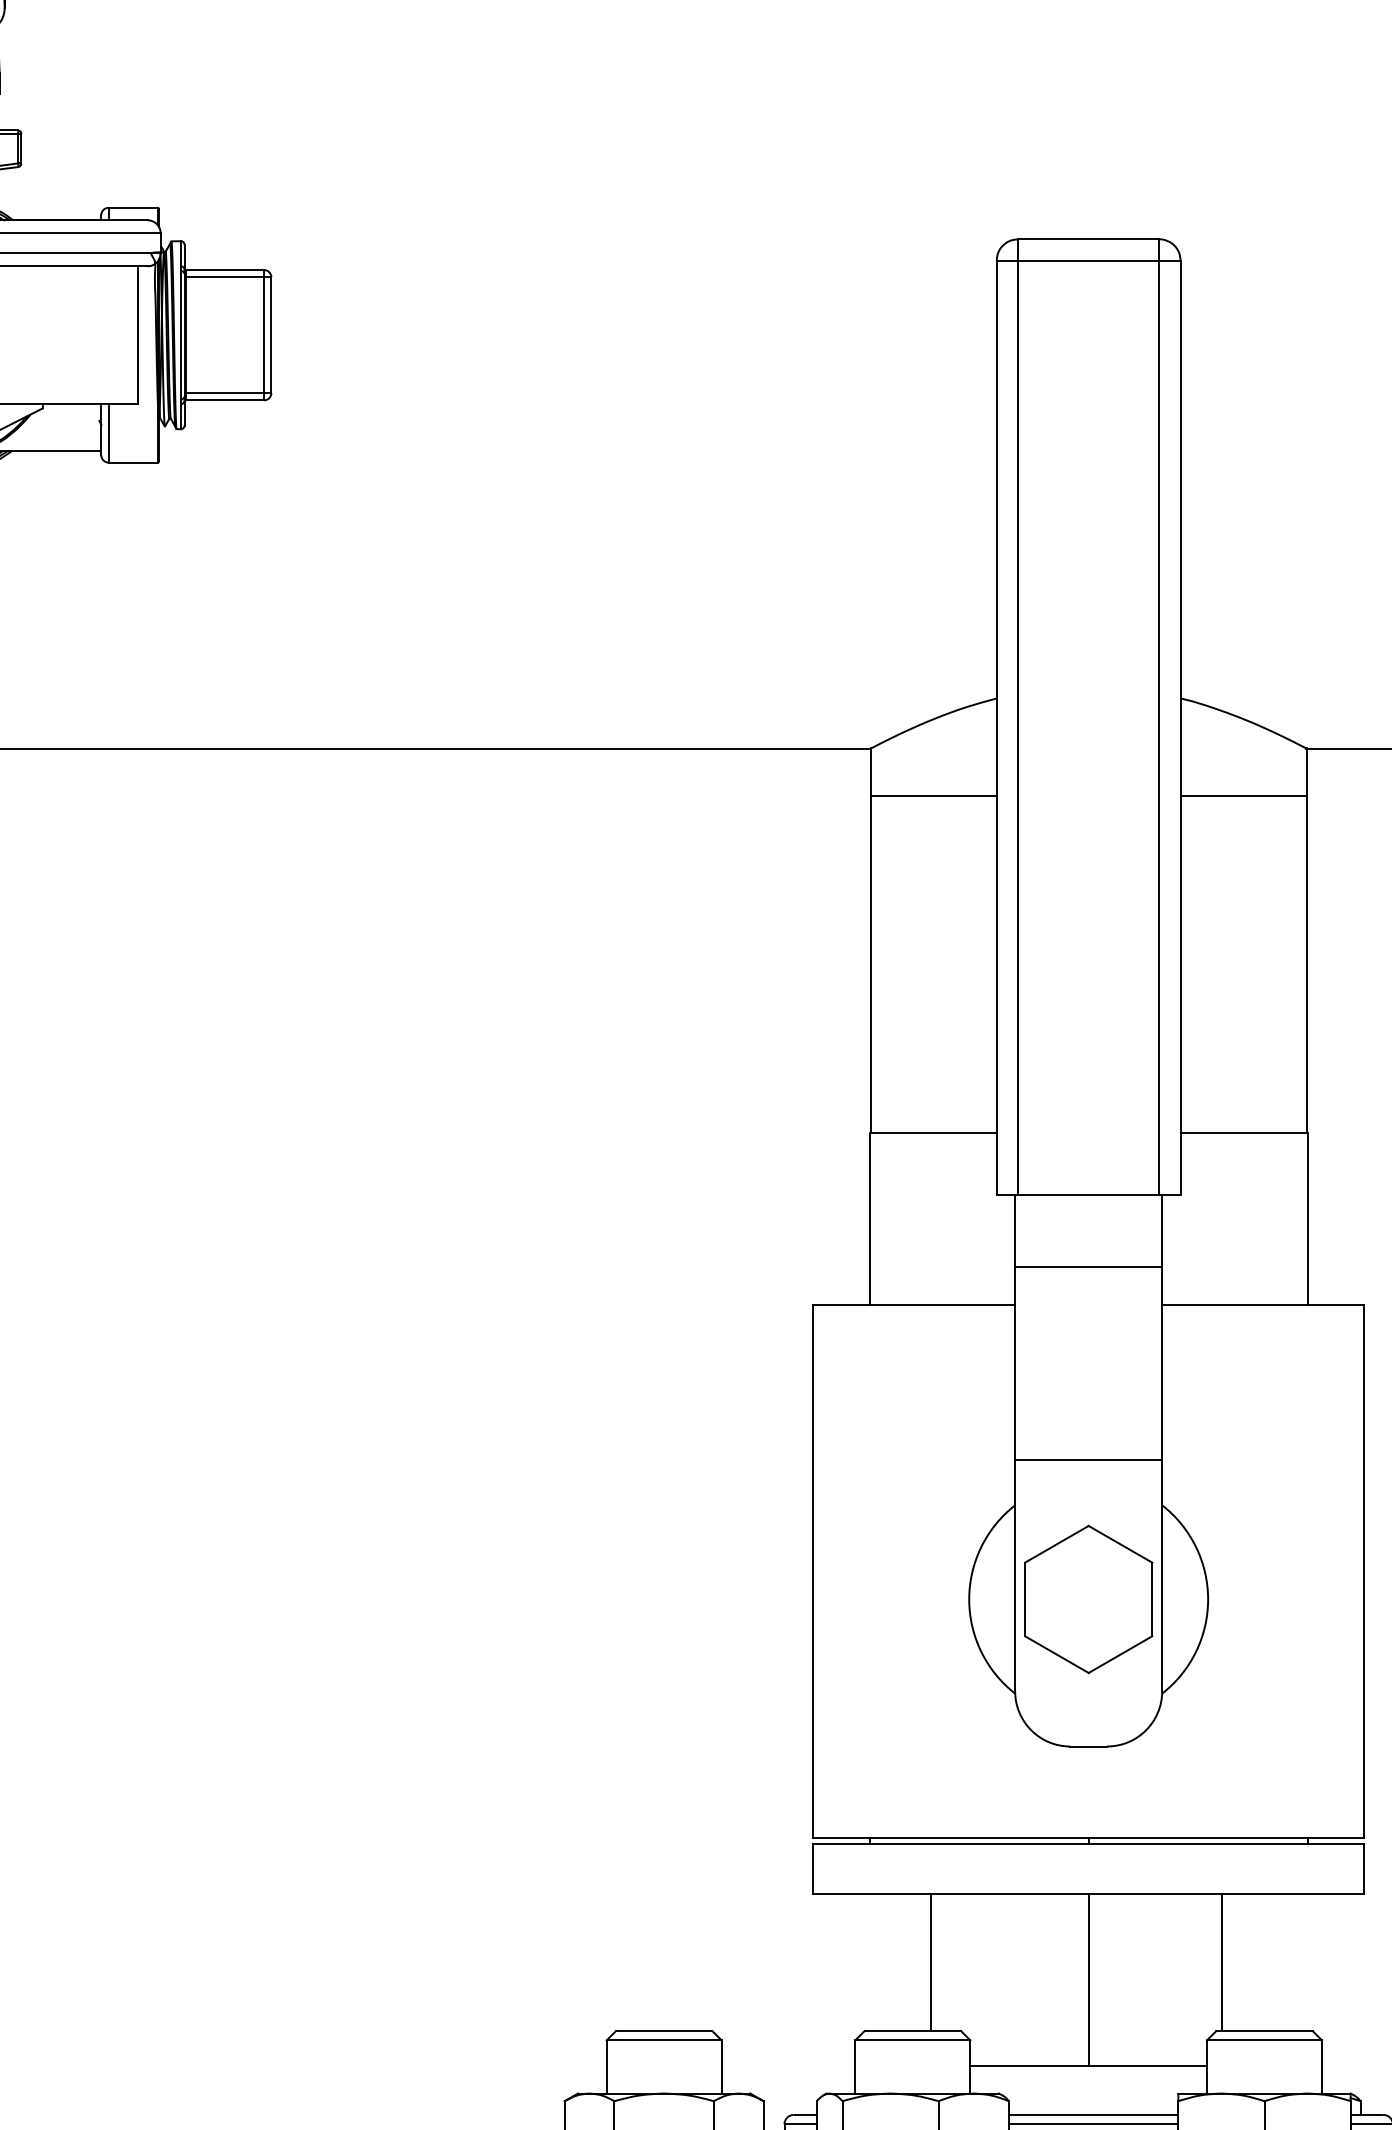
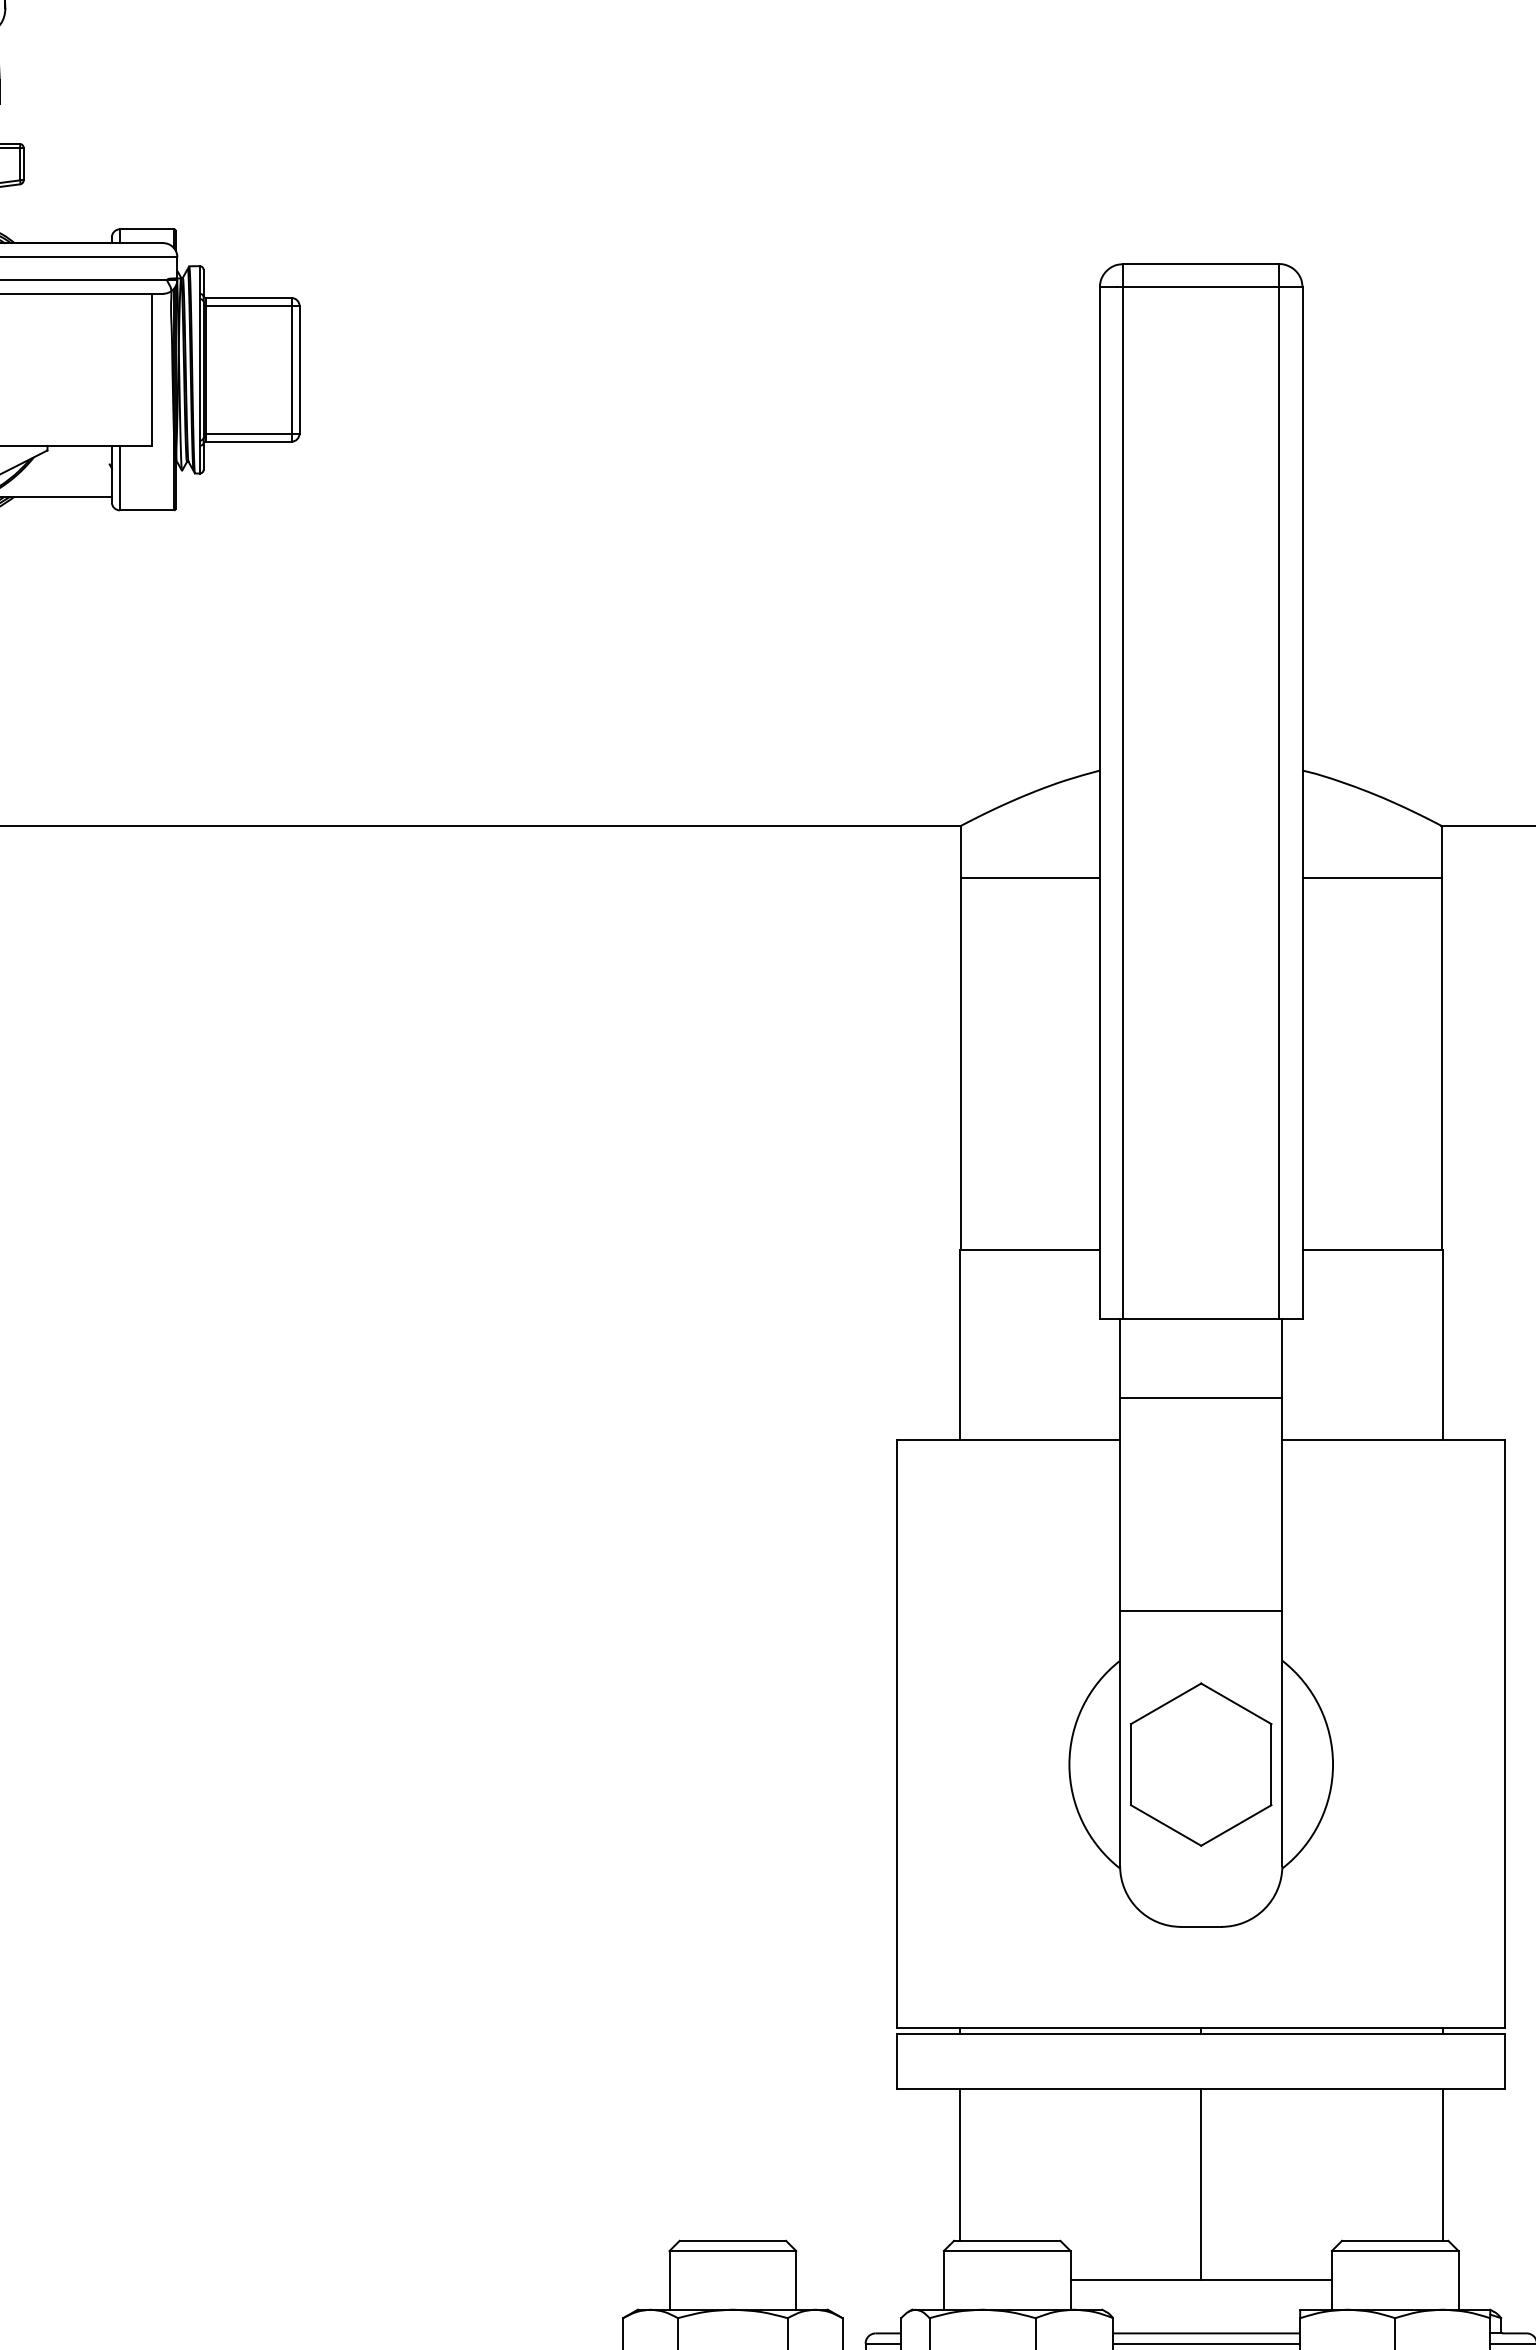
line: (931, 1961) -> (959, 2164), moved
line: (1222, 1961) -> (1442, 2164), moved

